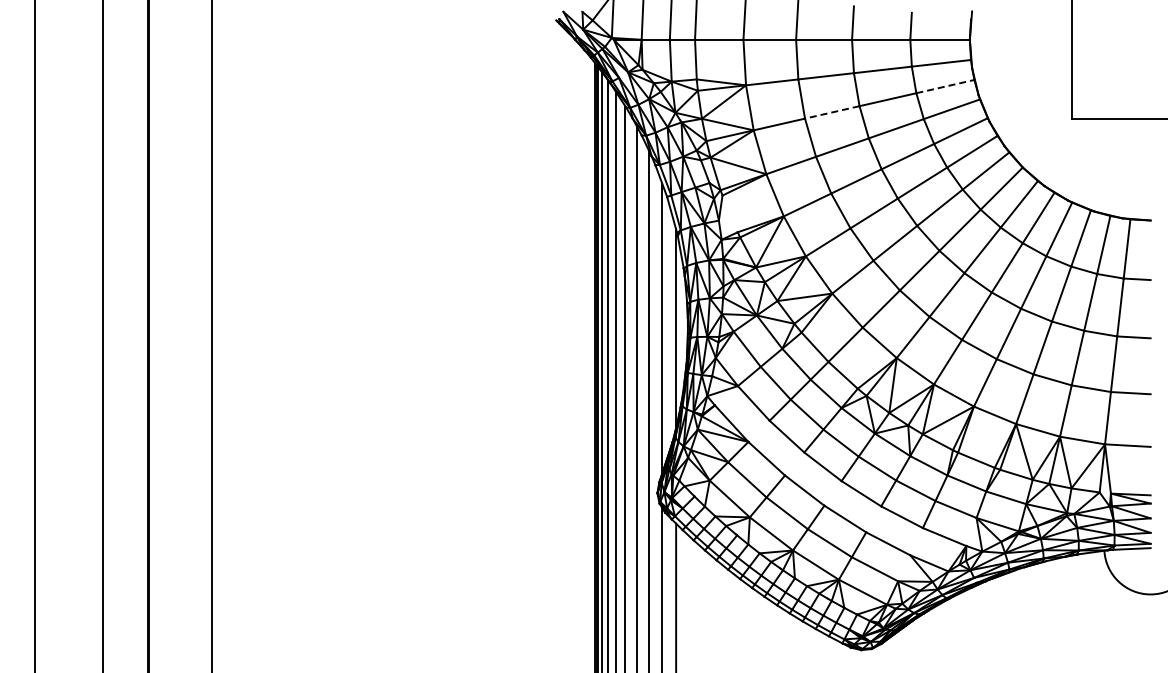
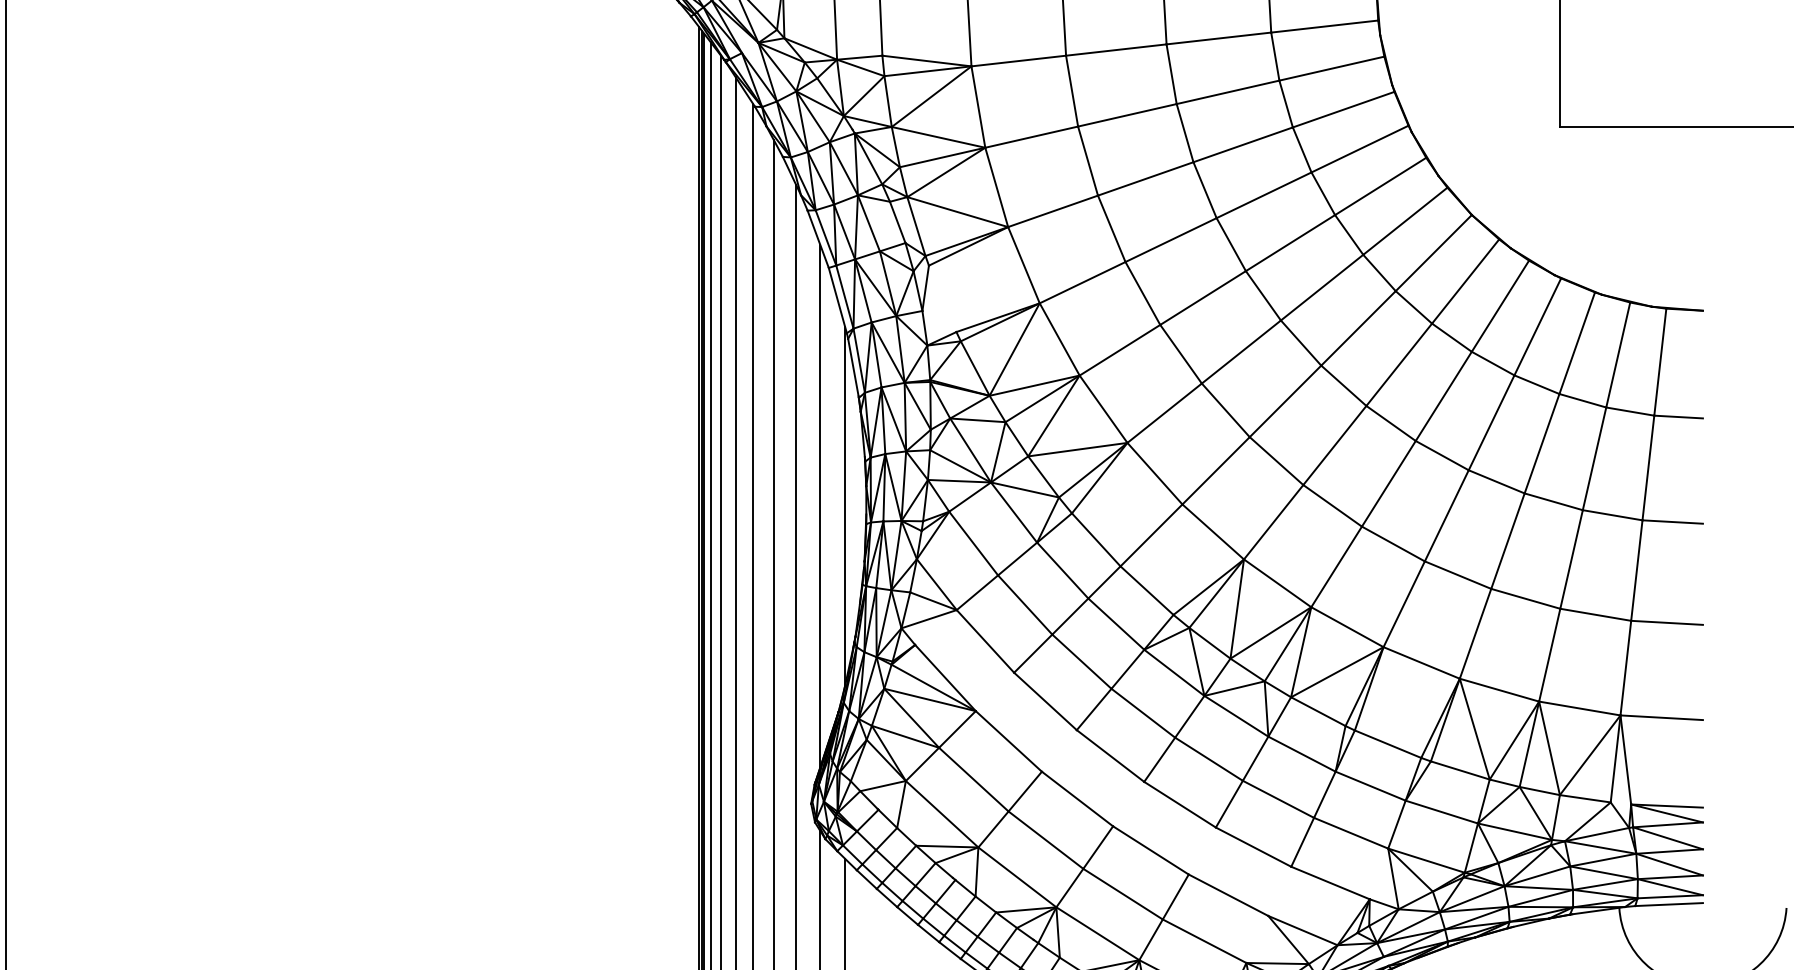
line: (945, 86) -> (1332, 68), dashed -> solid
line: (832, 112) -> (1127, 115), dashed -> solid

